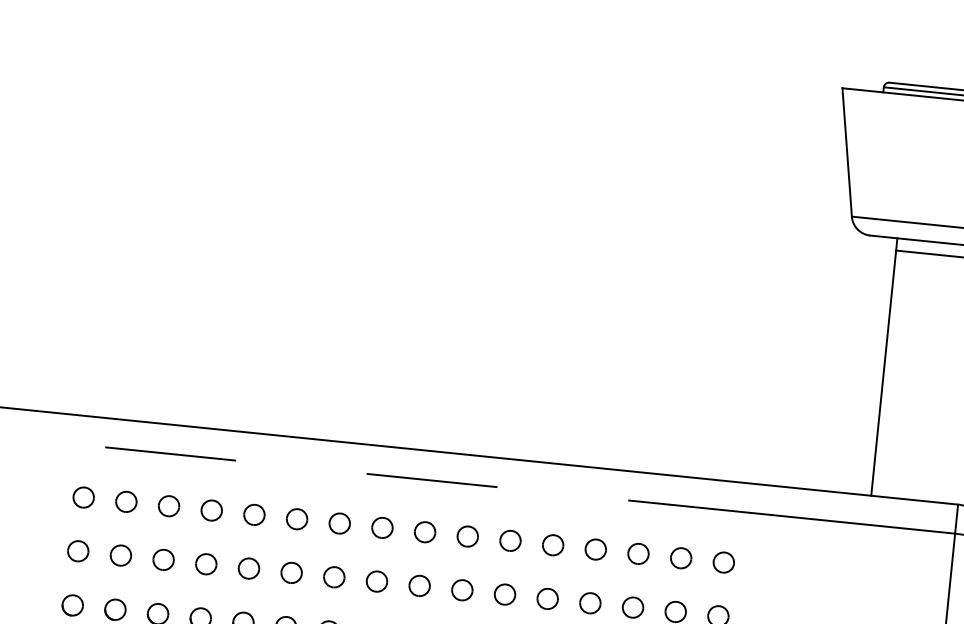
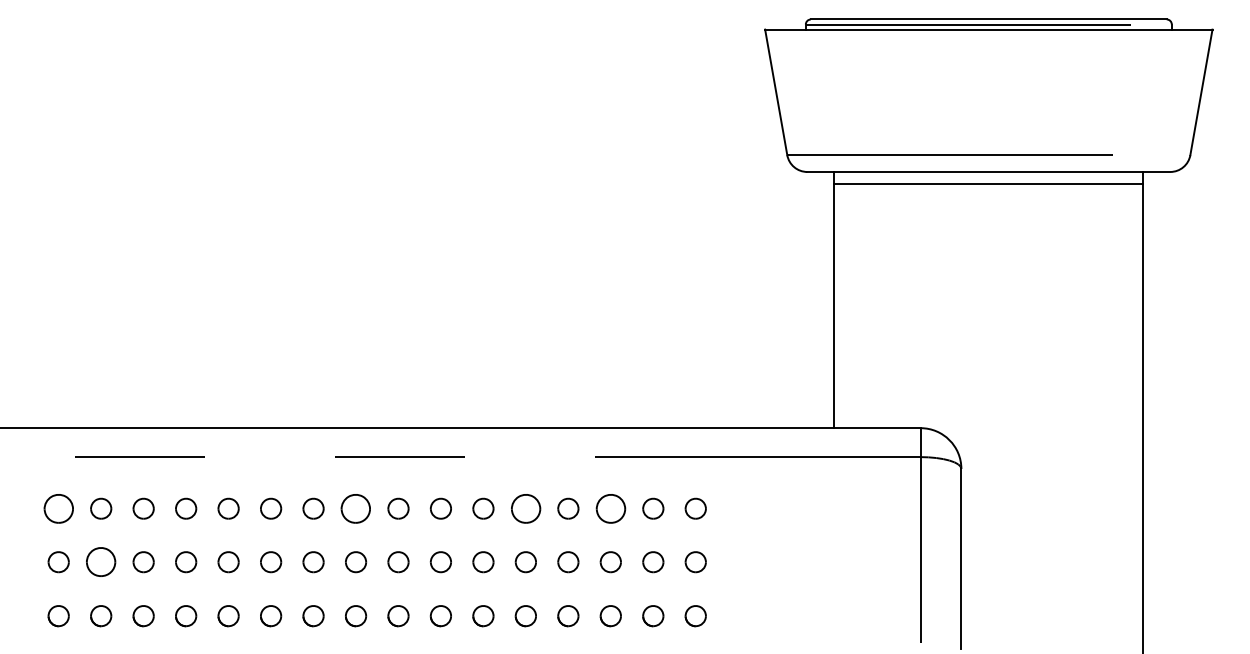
part: (83, 497) -> (58, 508), size x1.4
part: (382, 527) -> (356, 508), size x1.4
part: (552, 544) -> (525, 508), size x1.4
part: (638, 553) -> (610, 508), size x1.4
part: (121, 555) -> (101, 562), size x1.4

